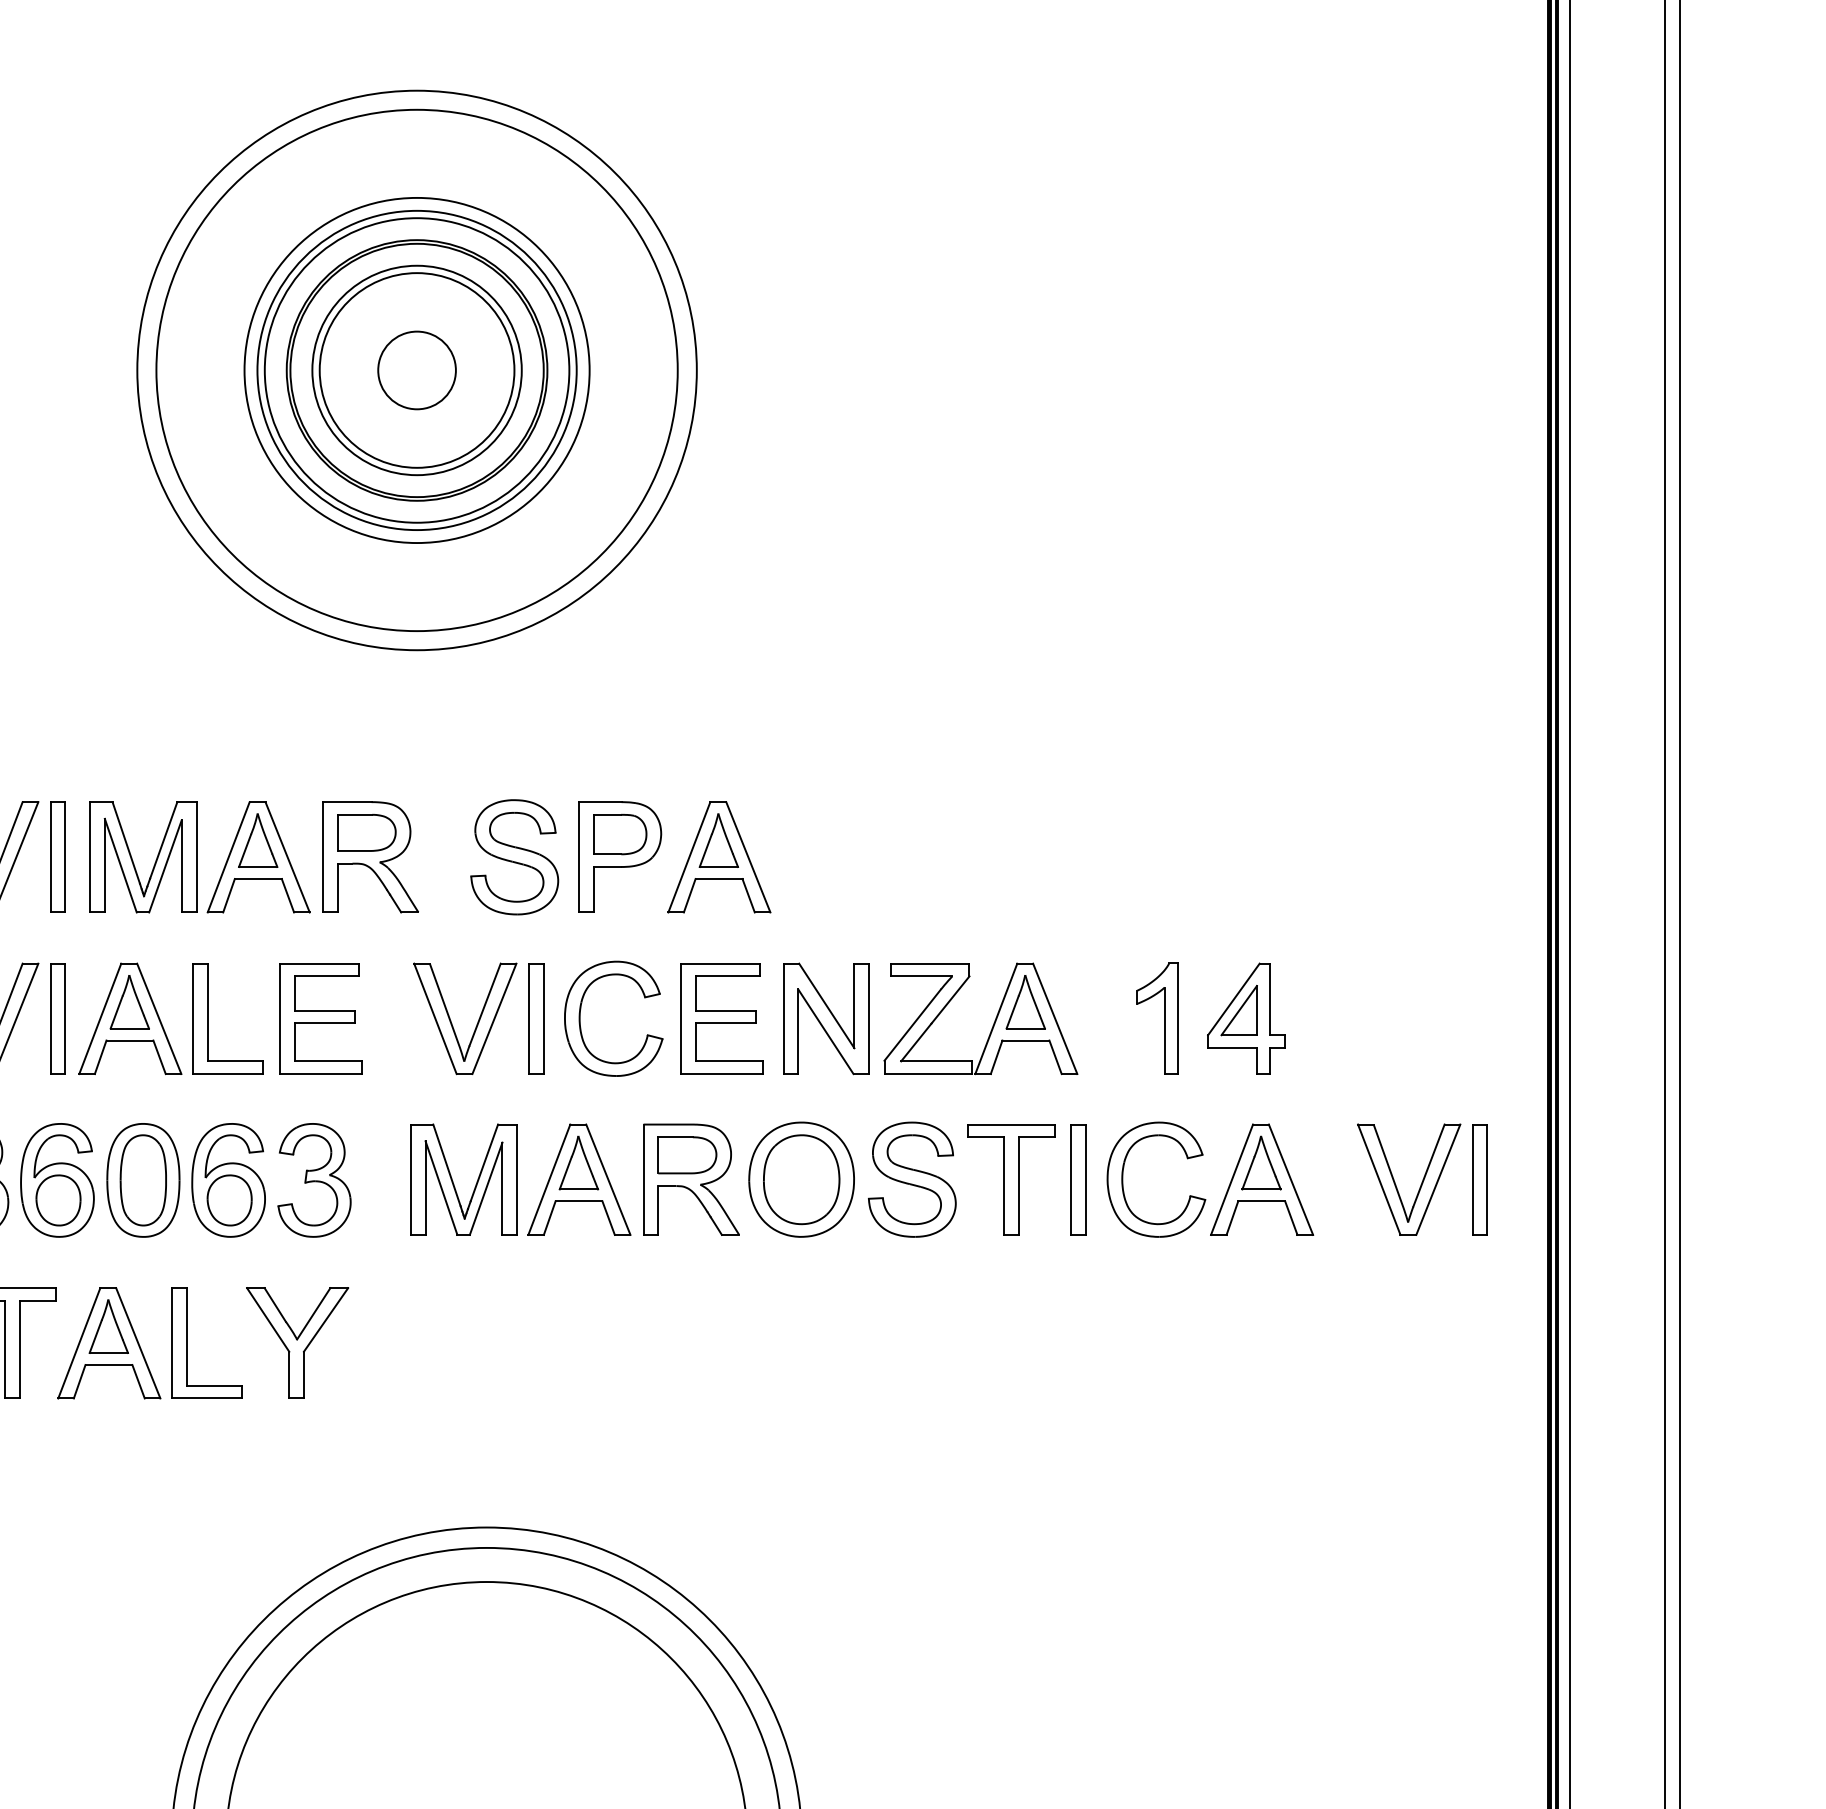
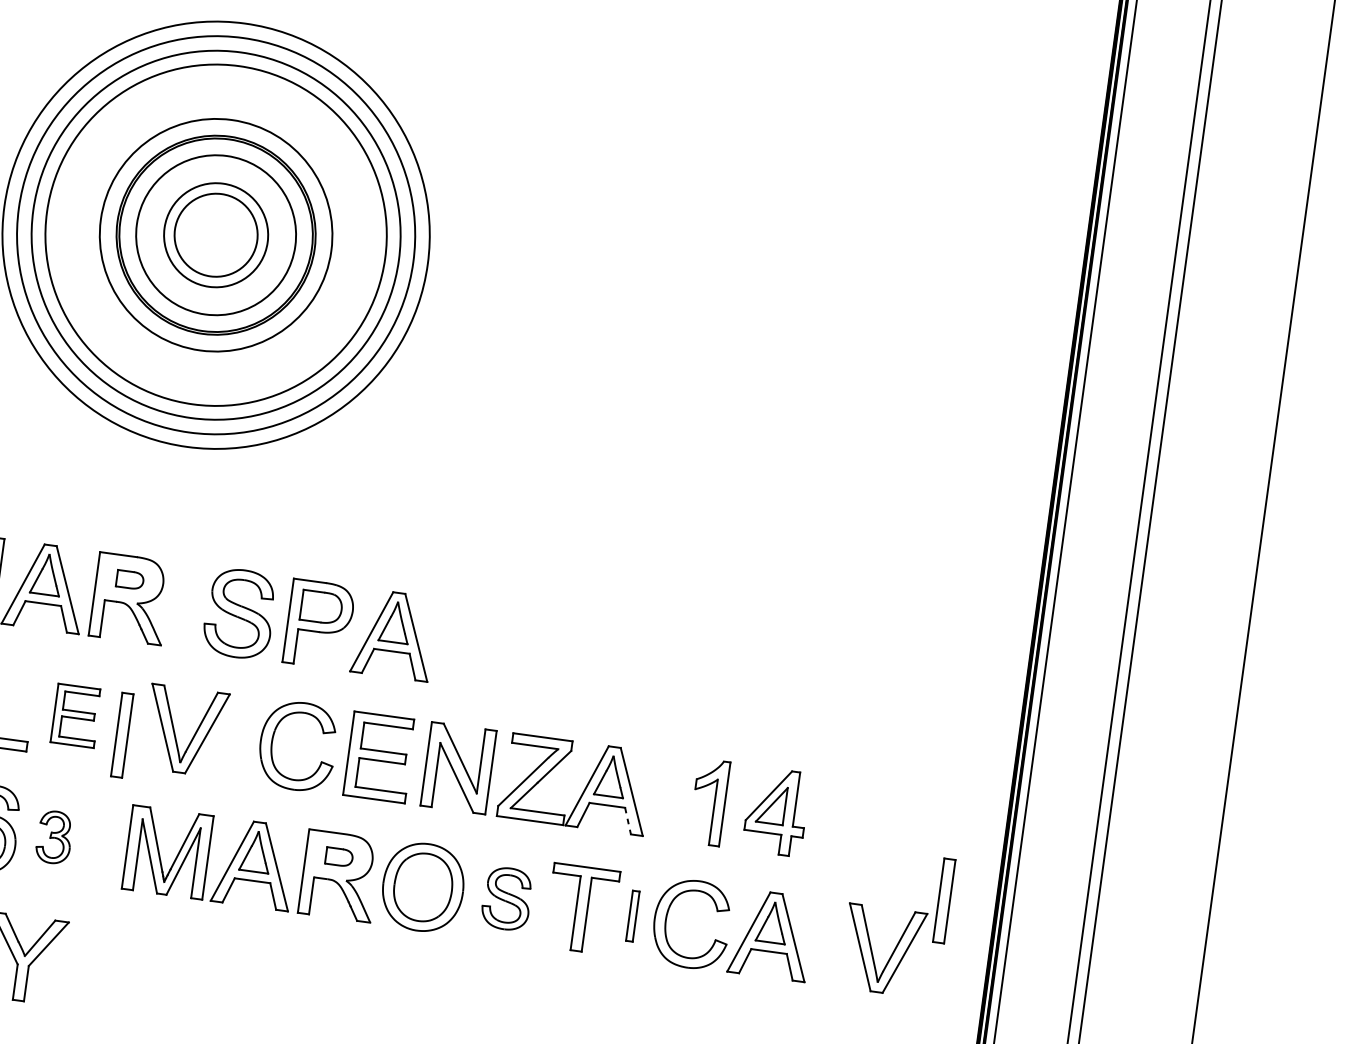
circle: (416, 370) -> (215, 235), size x0.7
circle: (416, 370) -> (215, 235), size x1.4
circle: (416, 370) -> (215, 235), size x1.4
circle: (416, 370) -> (215, 235), size x1.4
part: (366, 832) -> (129, 579), size x0.6
part: (320, 1018) -> (75, 715), size x0.7
part: (536, 1018) -> (122, 735), moved
line: (1055, 1057) -> (627, 821), solid -> dashed
part: (687, 1155) -> (339, 857), size x0.6
part: (912, 1179) -> (507, 898), size x0.7
part: (1078, 1179) -> (632, 915), size x0.6
part: (1479, 1179) -> (943, 900), moved
part: (314, 1180) -> (54, 837), size x0.6

